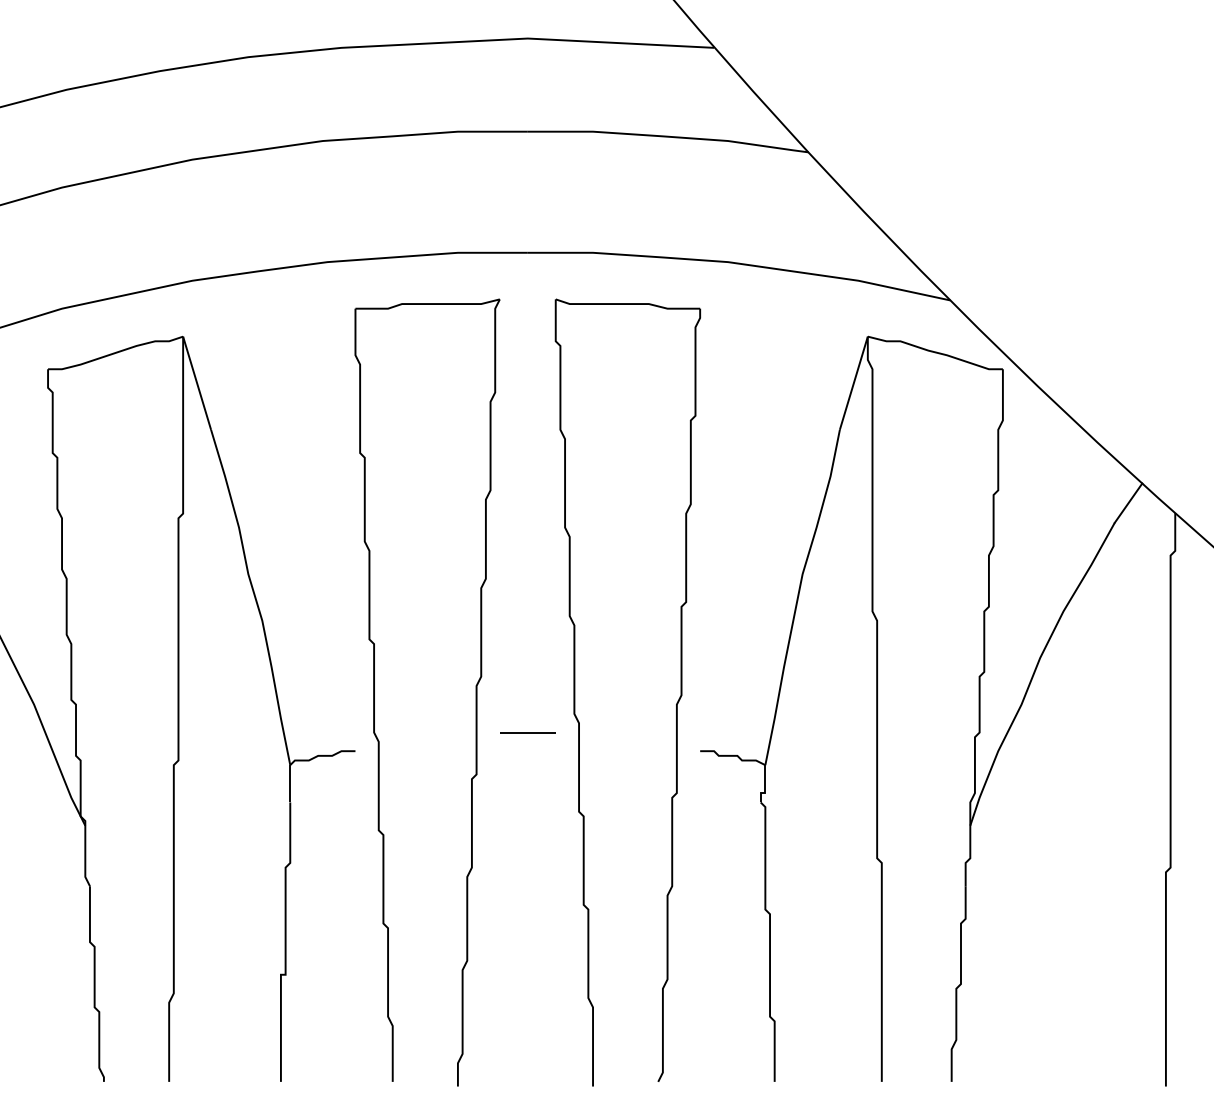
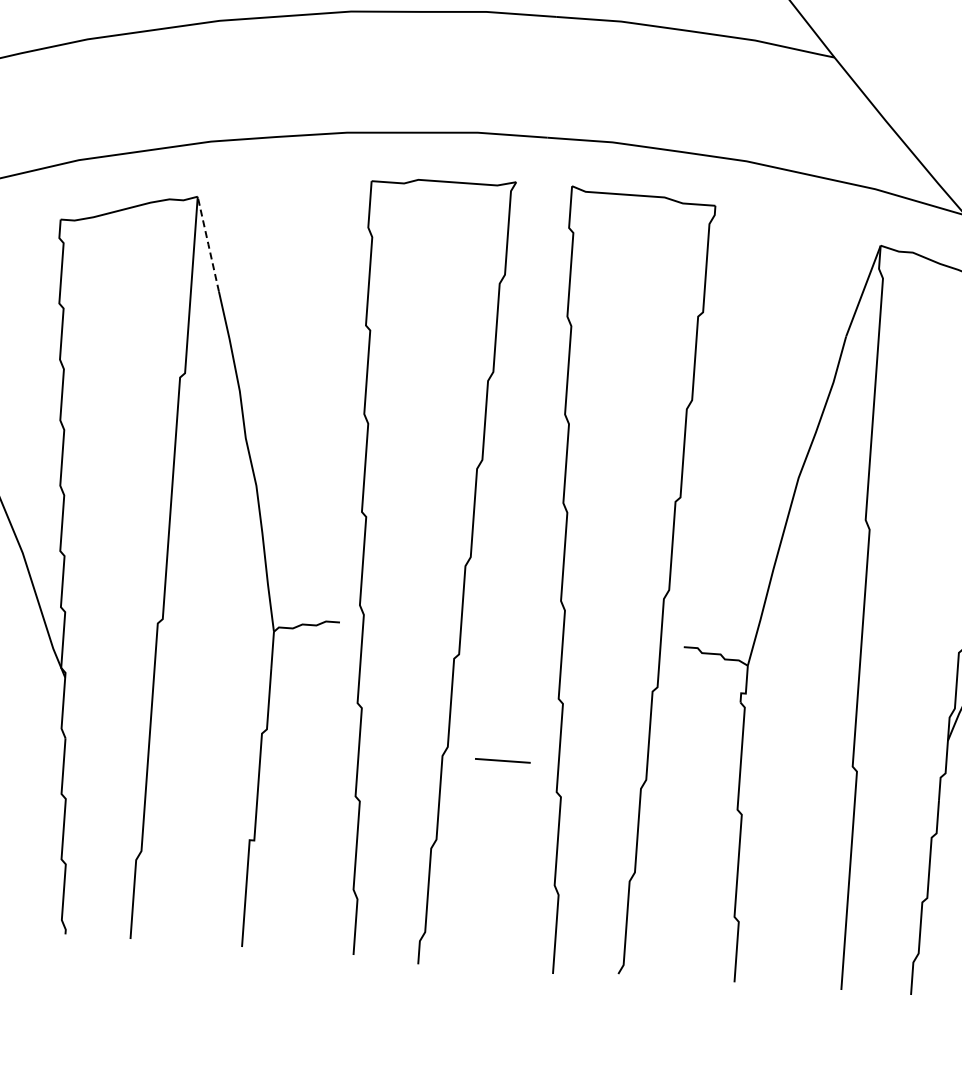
line: (197, 383) -> (208, 244), solid -> dashed
line: (527, 732) -> (502, 760), moved

